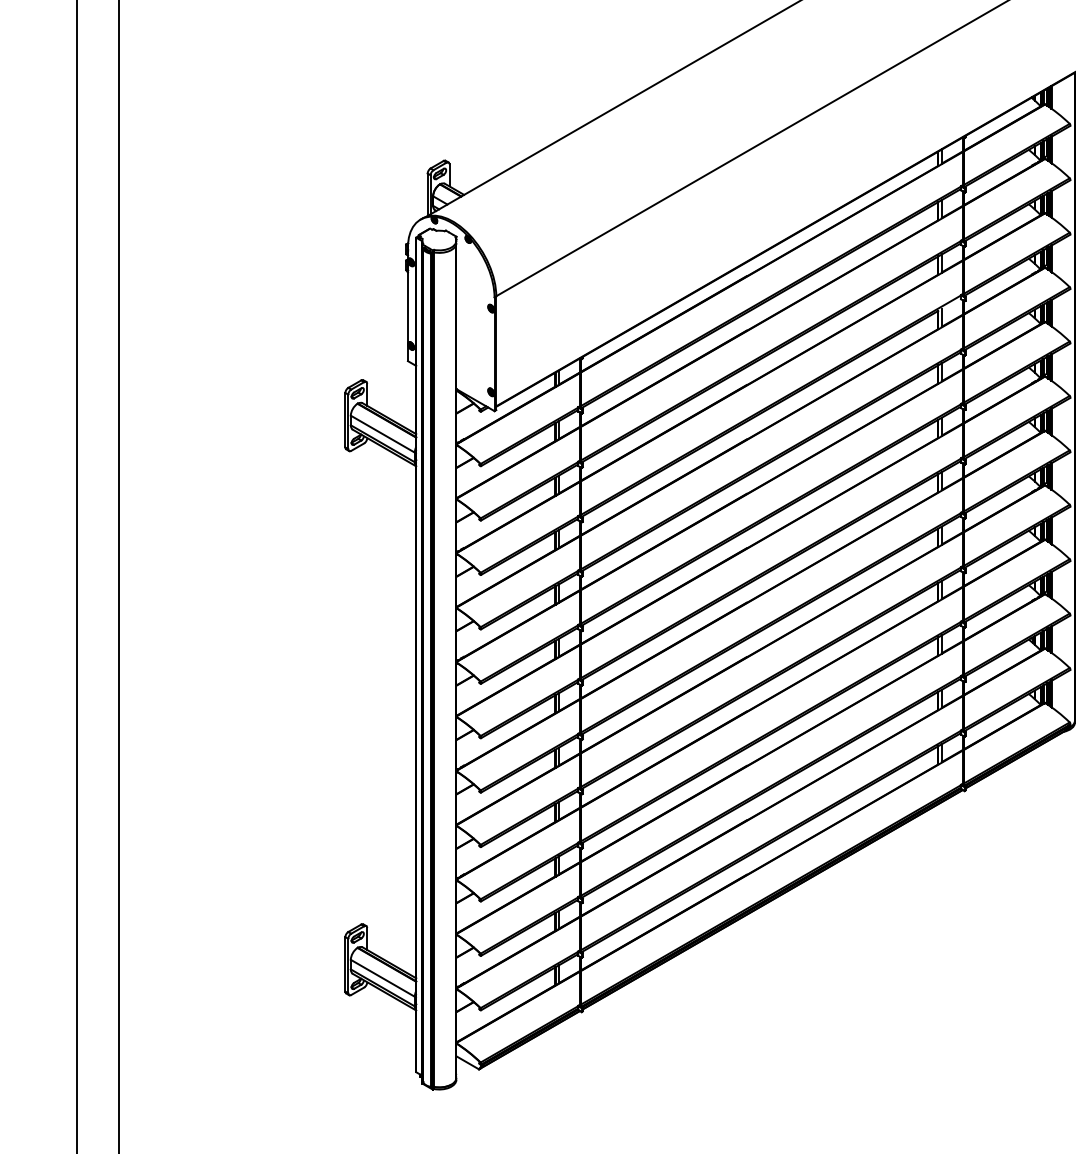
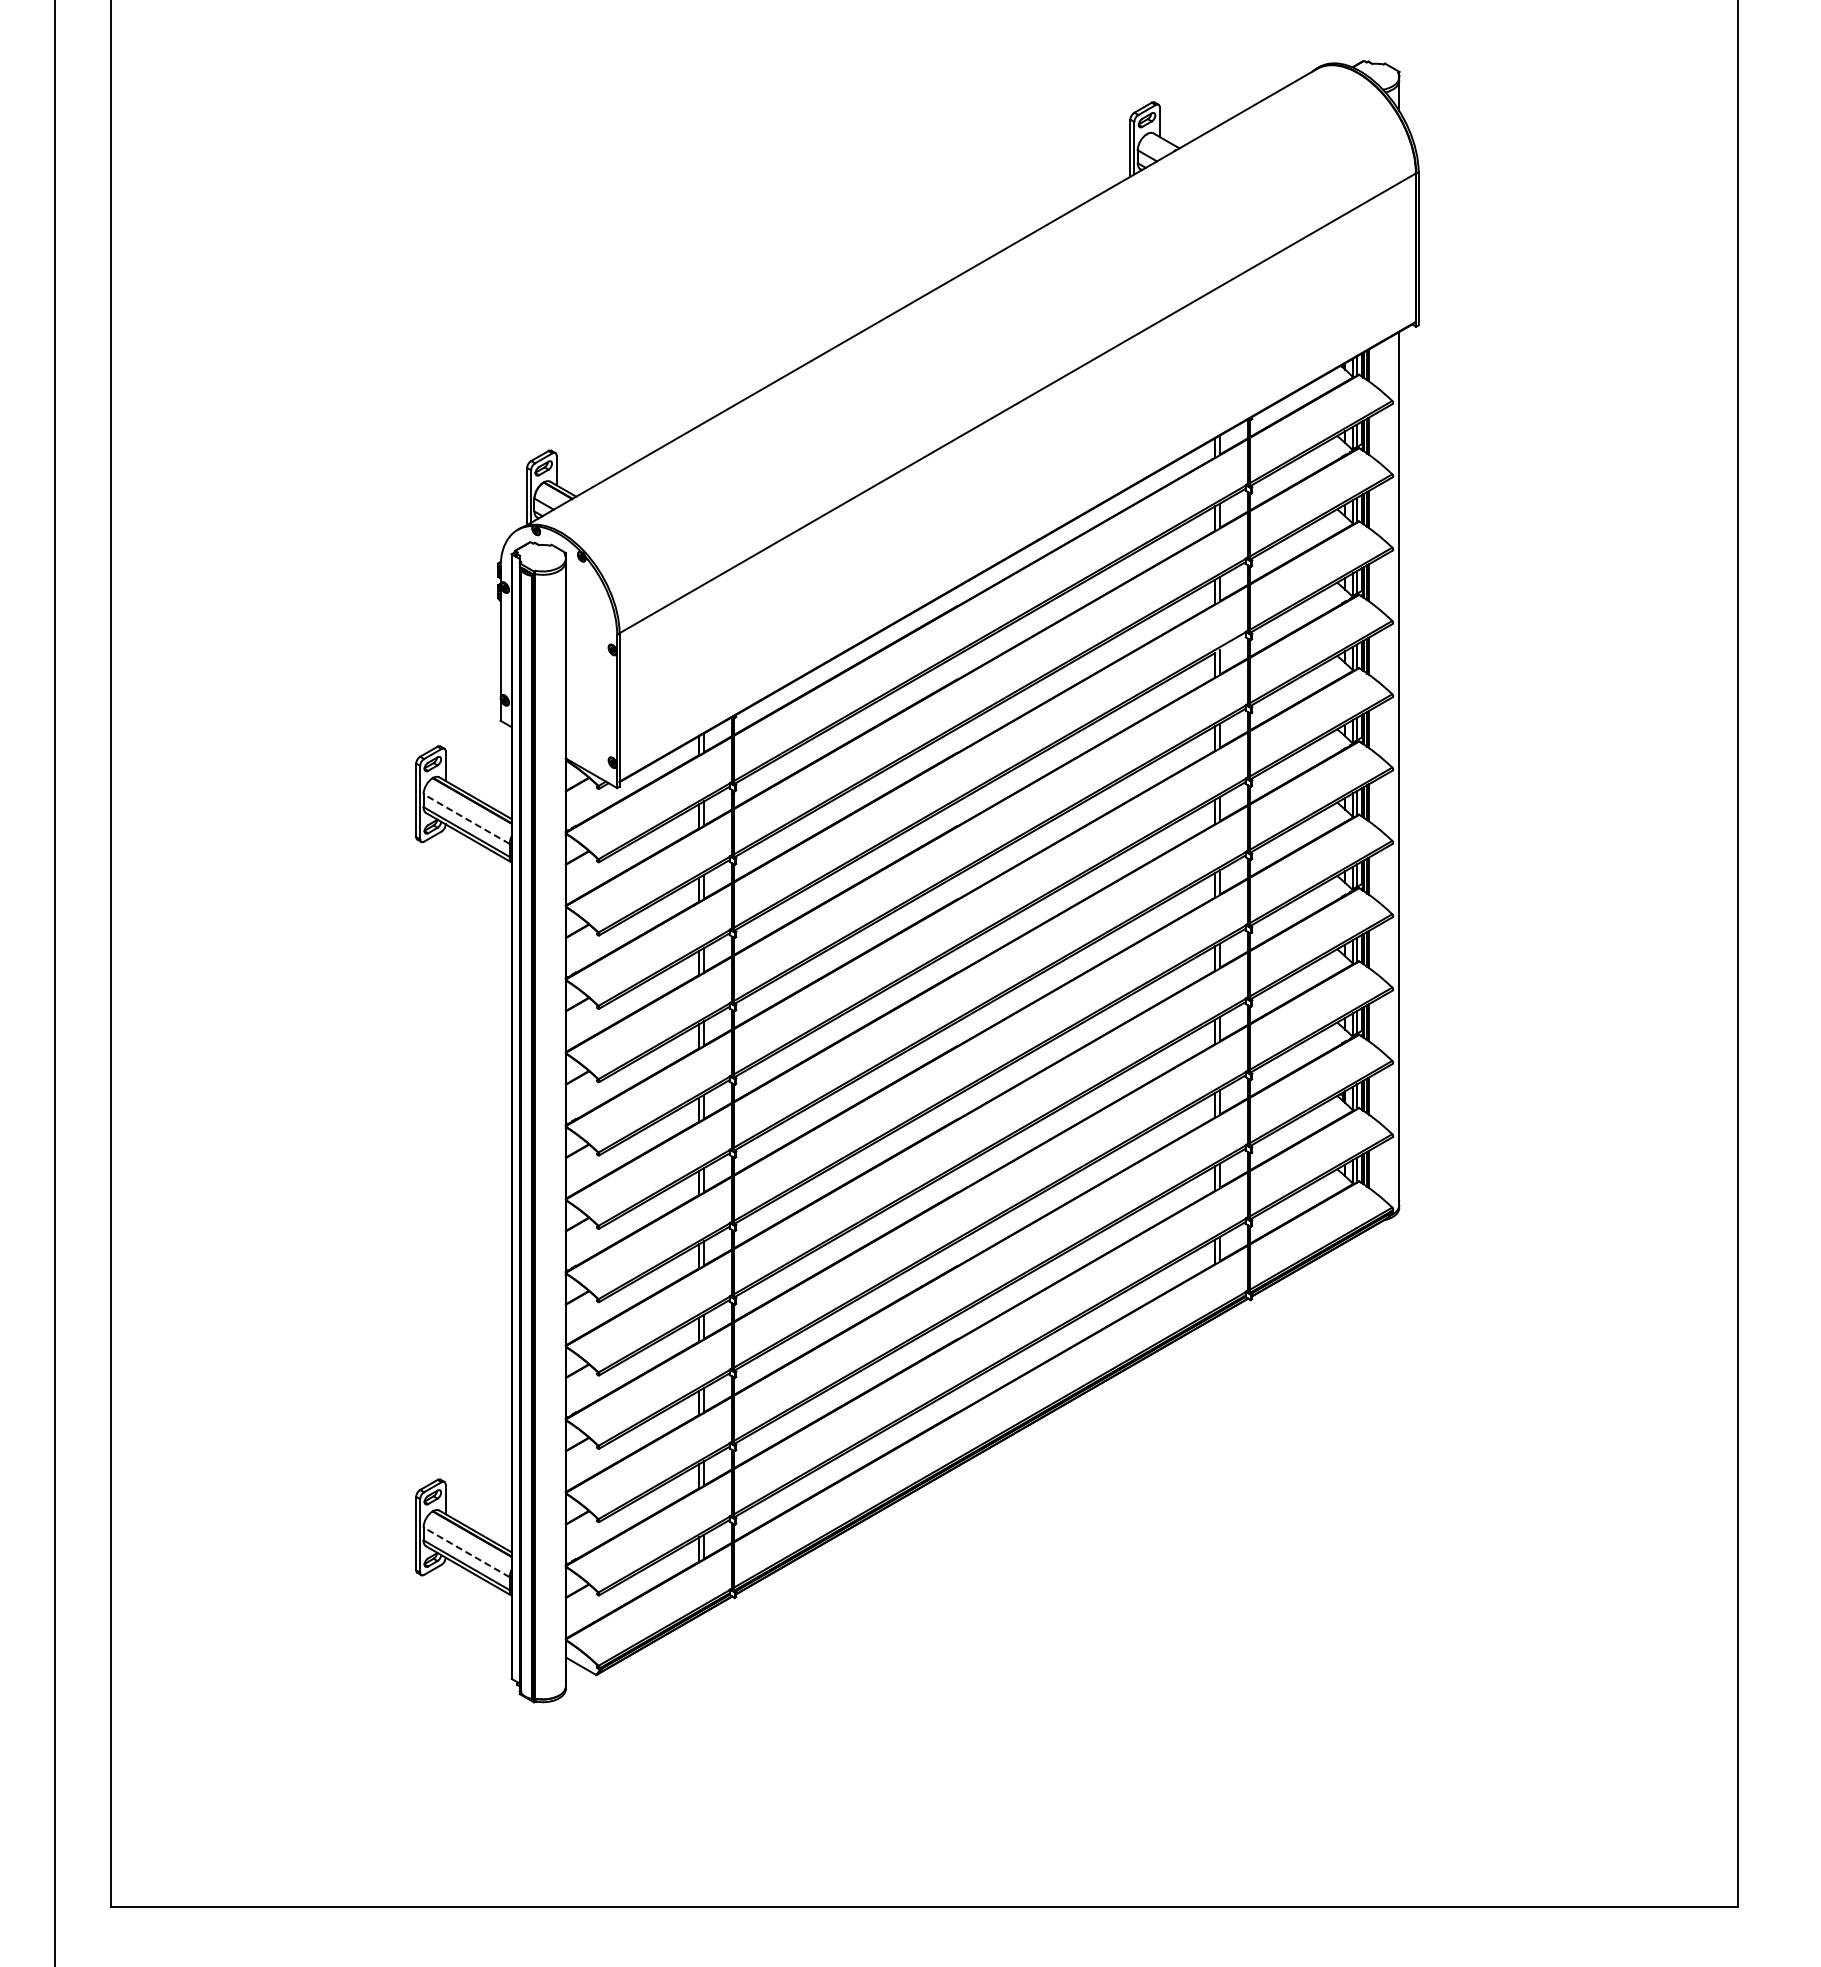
line: (382, 434) -> (466, 819), solid -> dashed
line: (382, 978) -> (466, 1552), solid -> dashed

